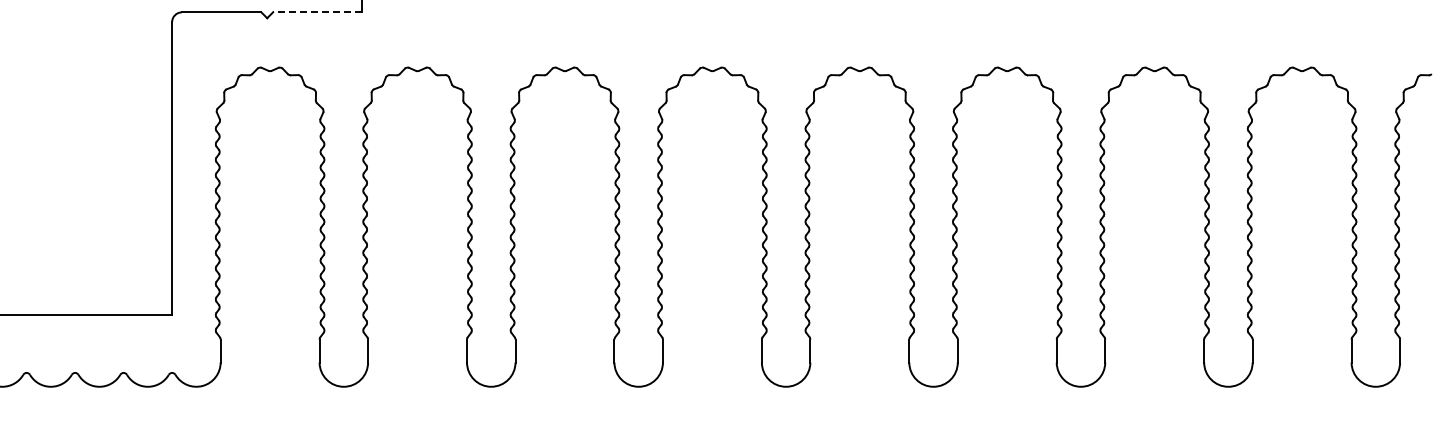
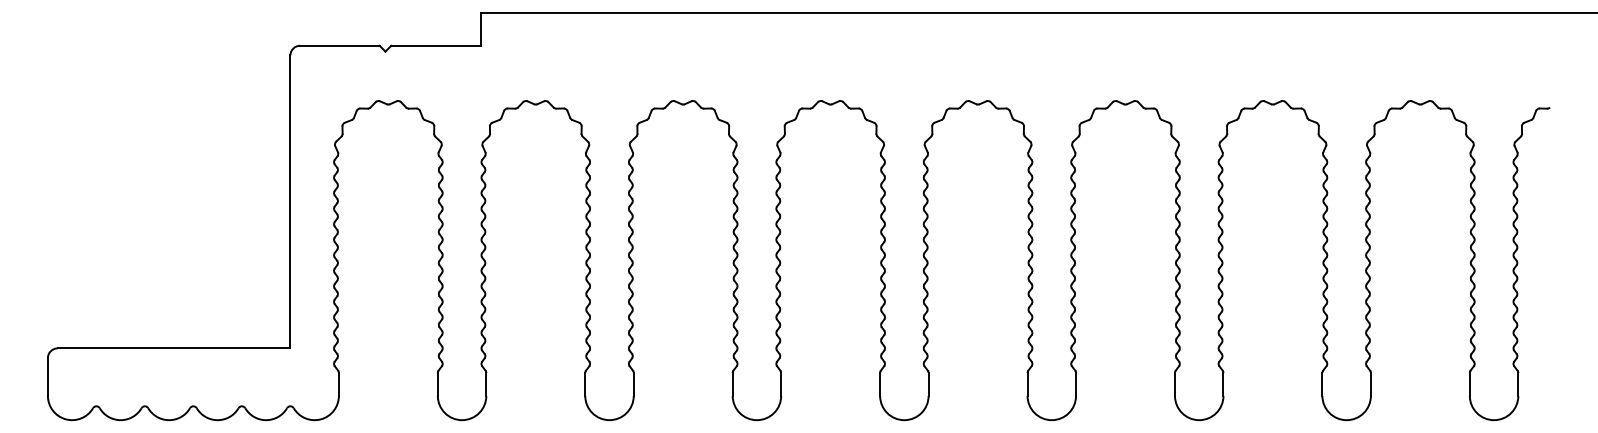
line: (317, 12) -> (435, 45), dashed -> solid

